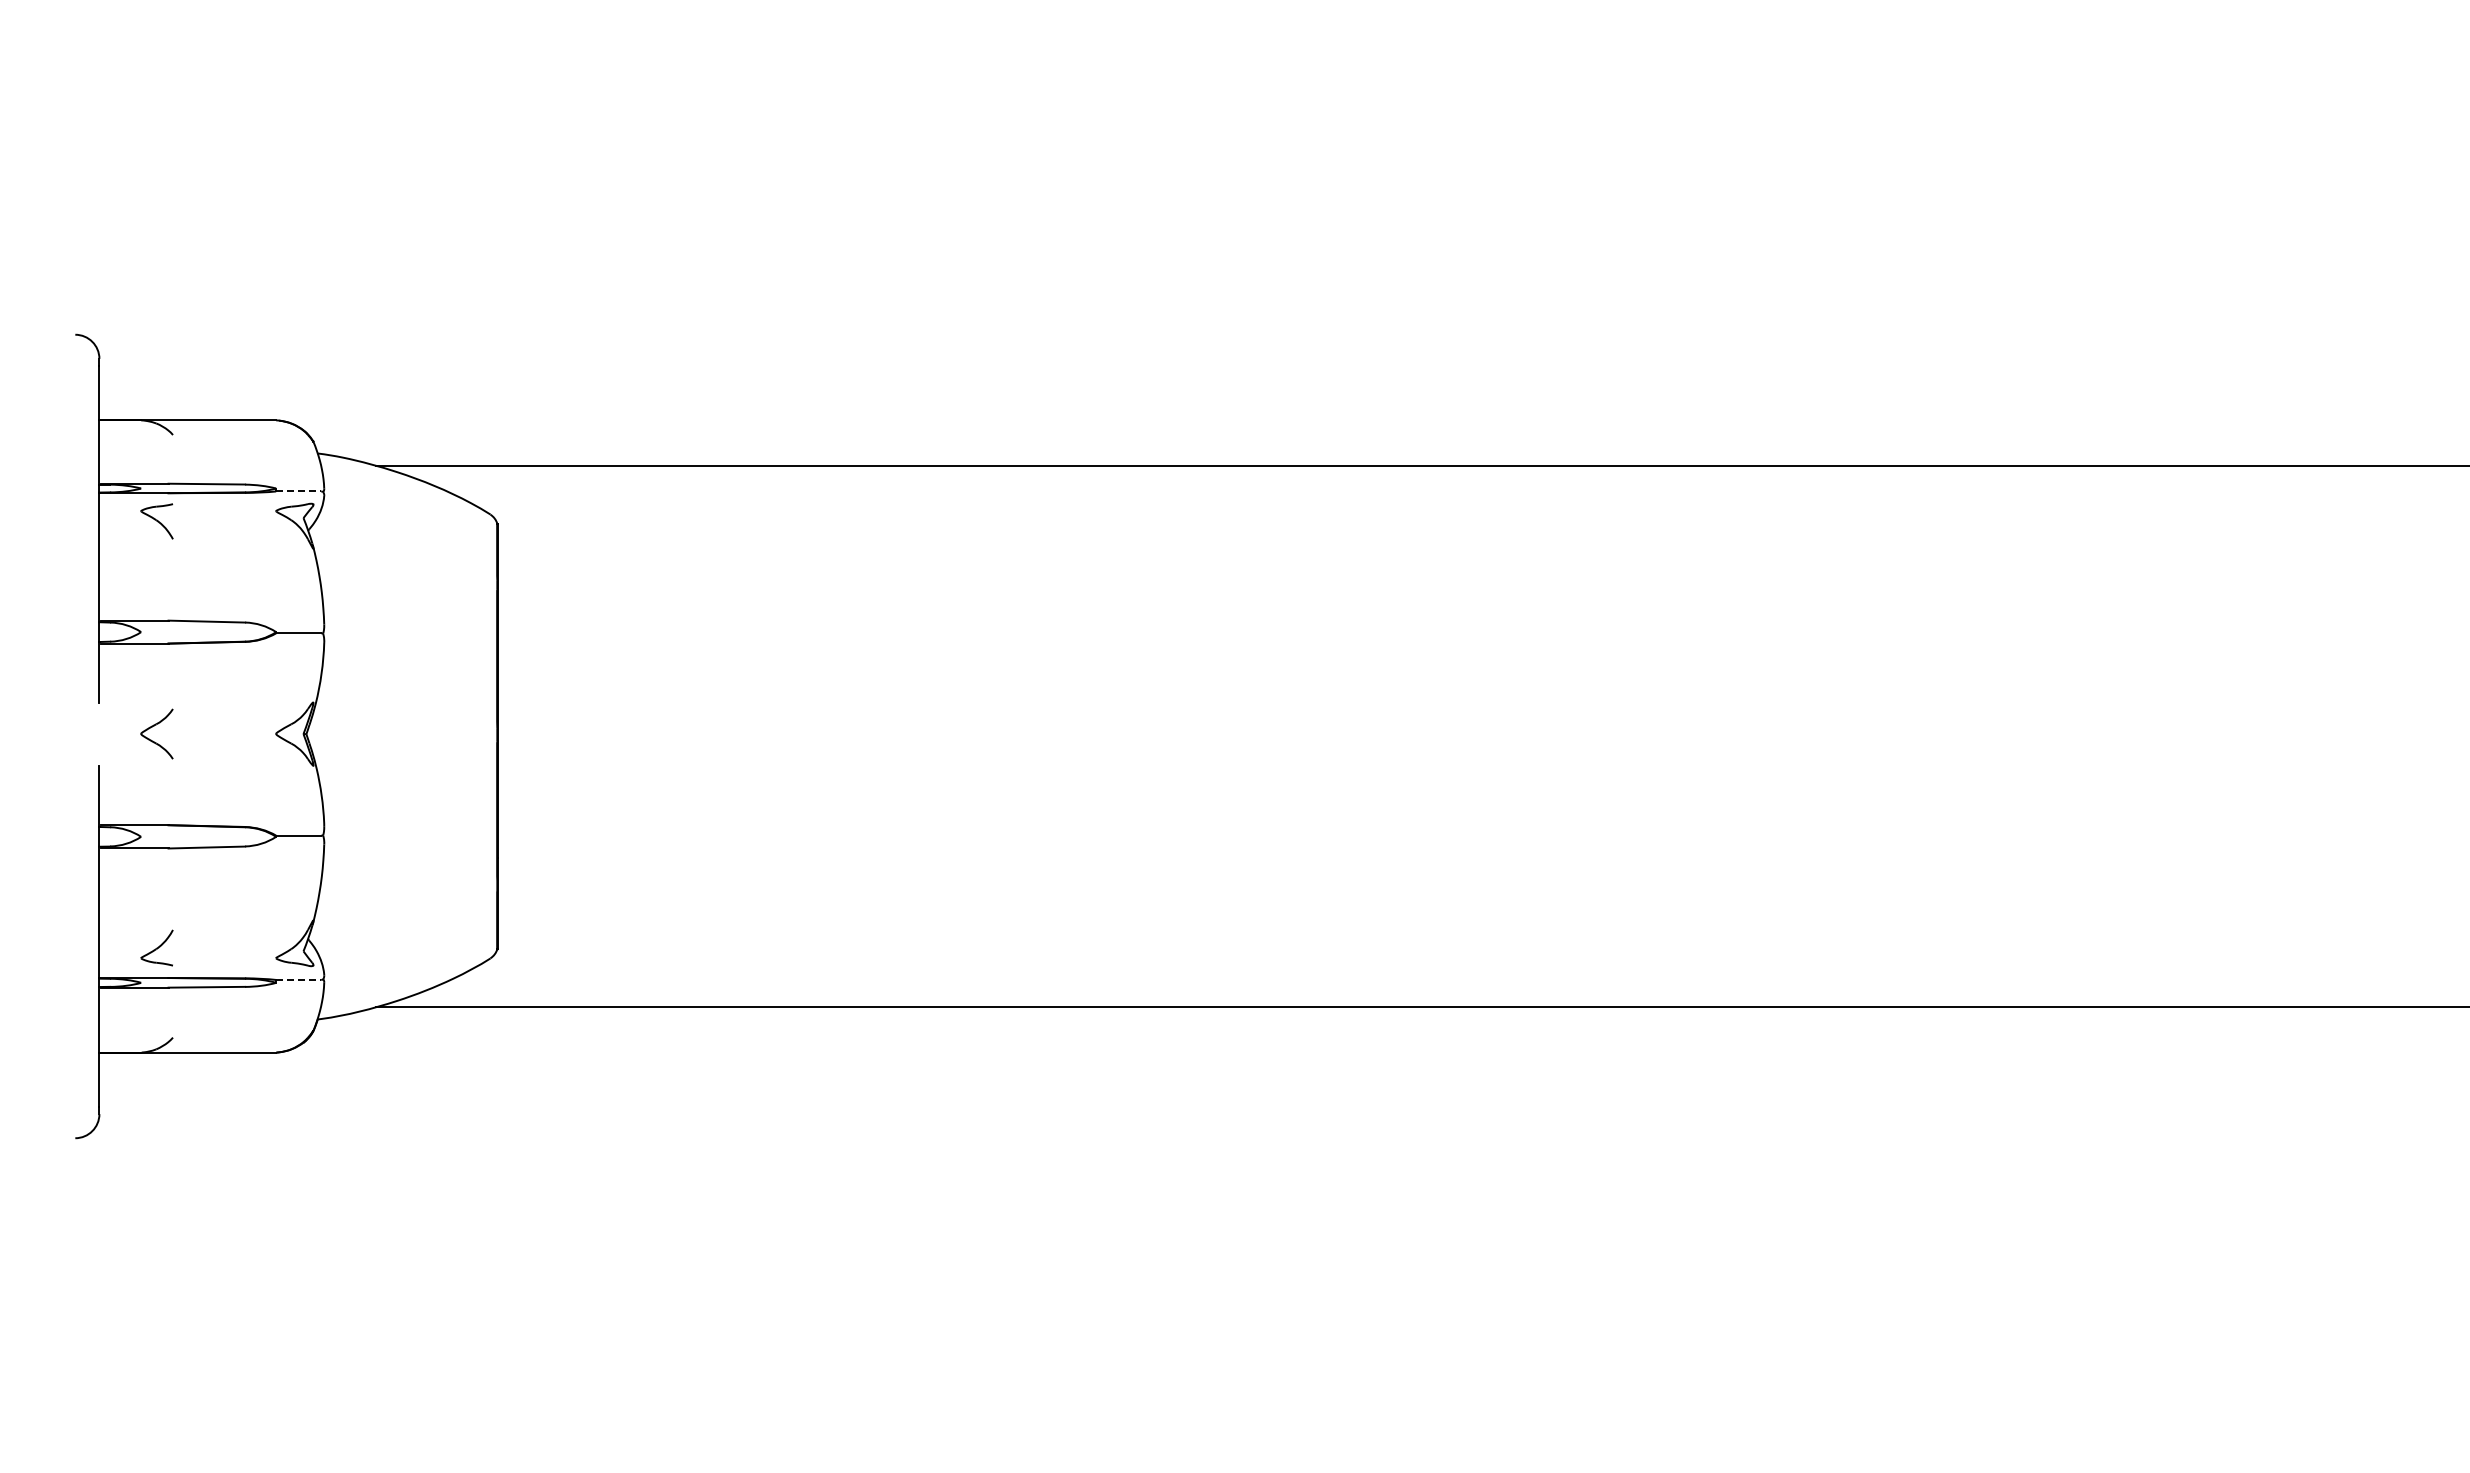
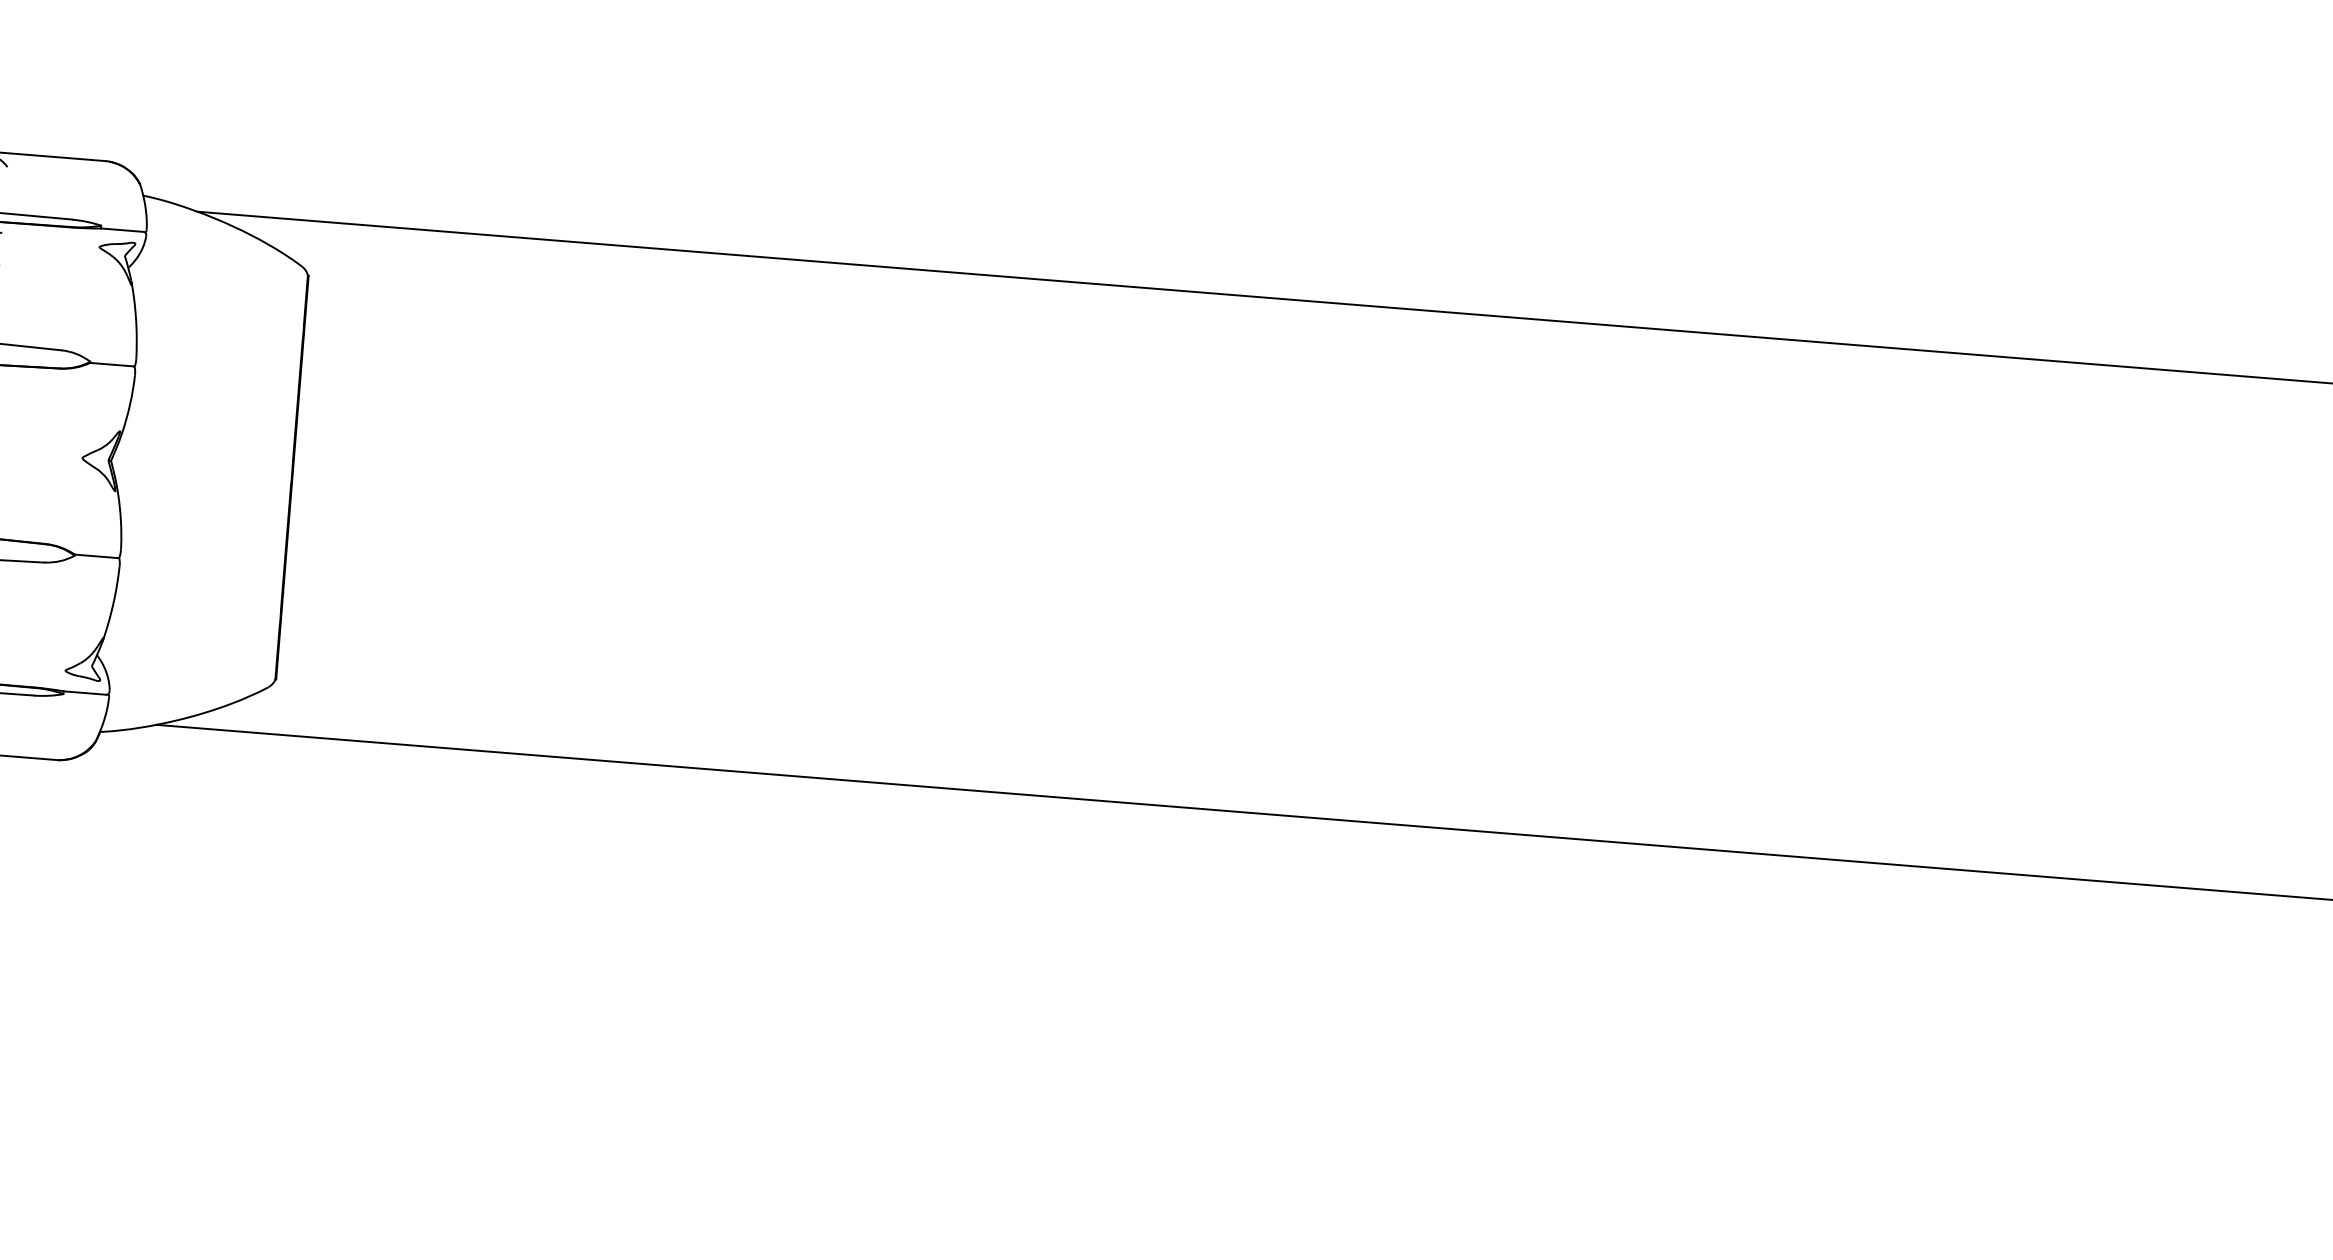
line: (299, 491) -> (123, 230), dashed -> solid
line: (299, 979) -> (85, 692), dashed -> solid

